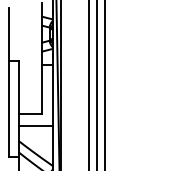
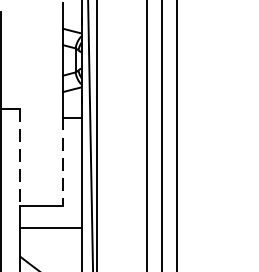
line: (19, 87) -> (20, 157), solid -> dashed
line: (42, 90) -> (62, 163), solid -> dashed

